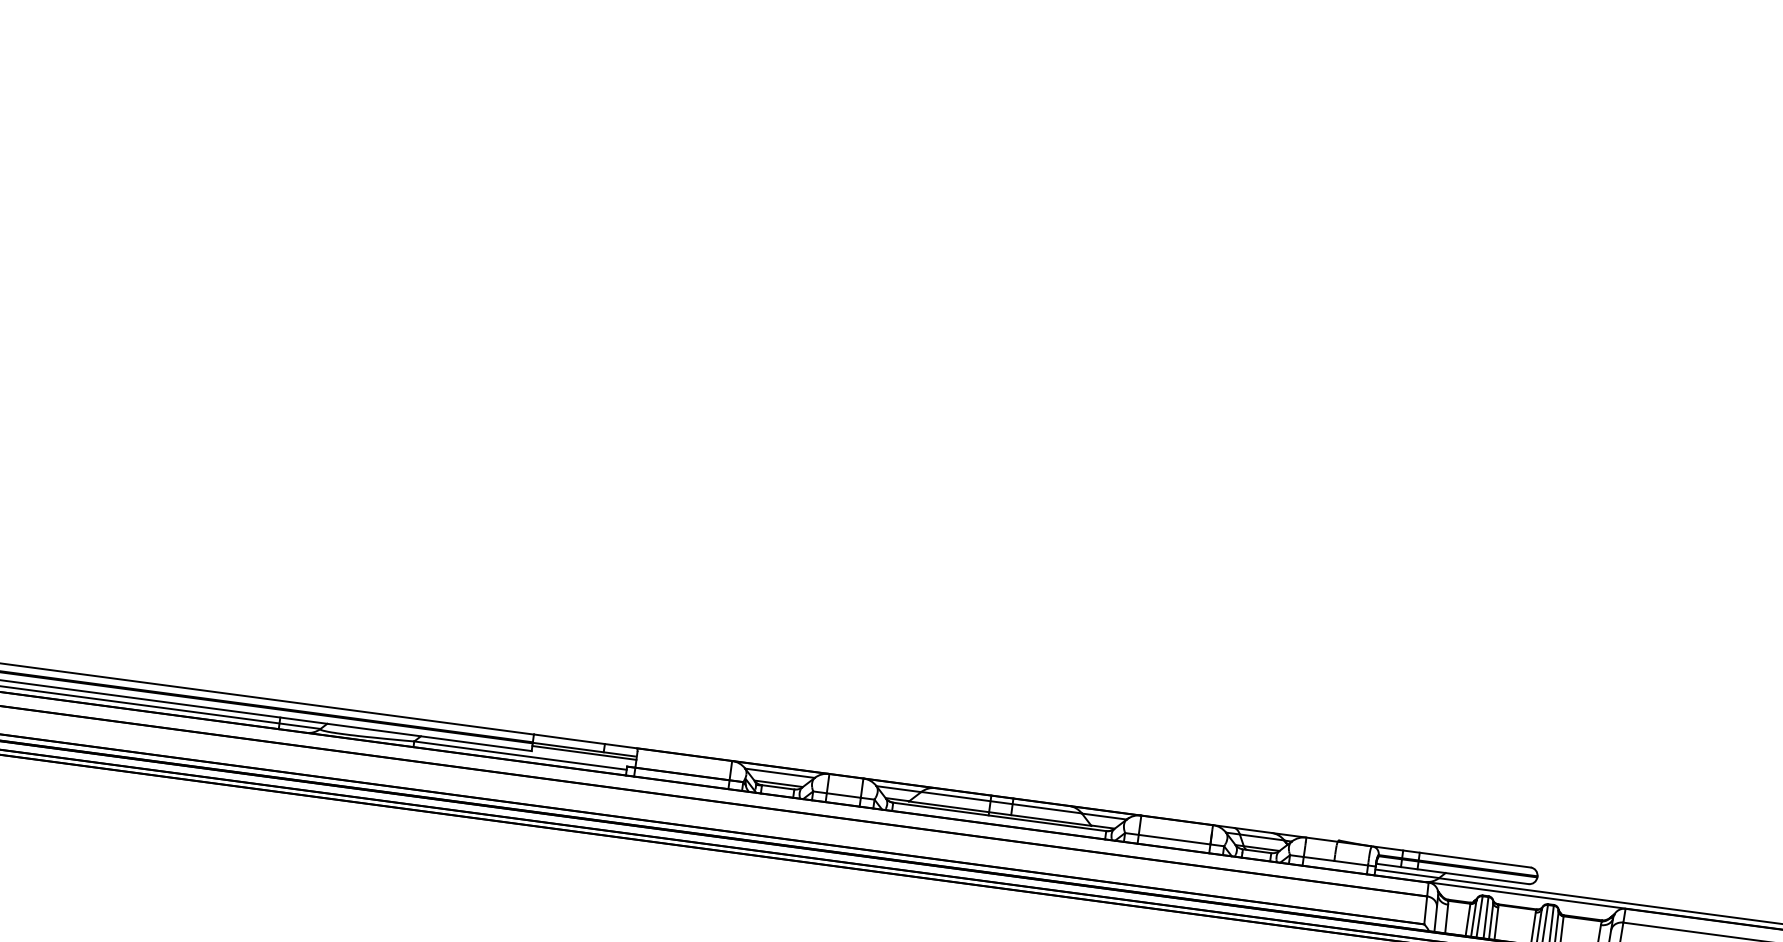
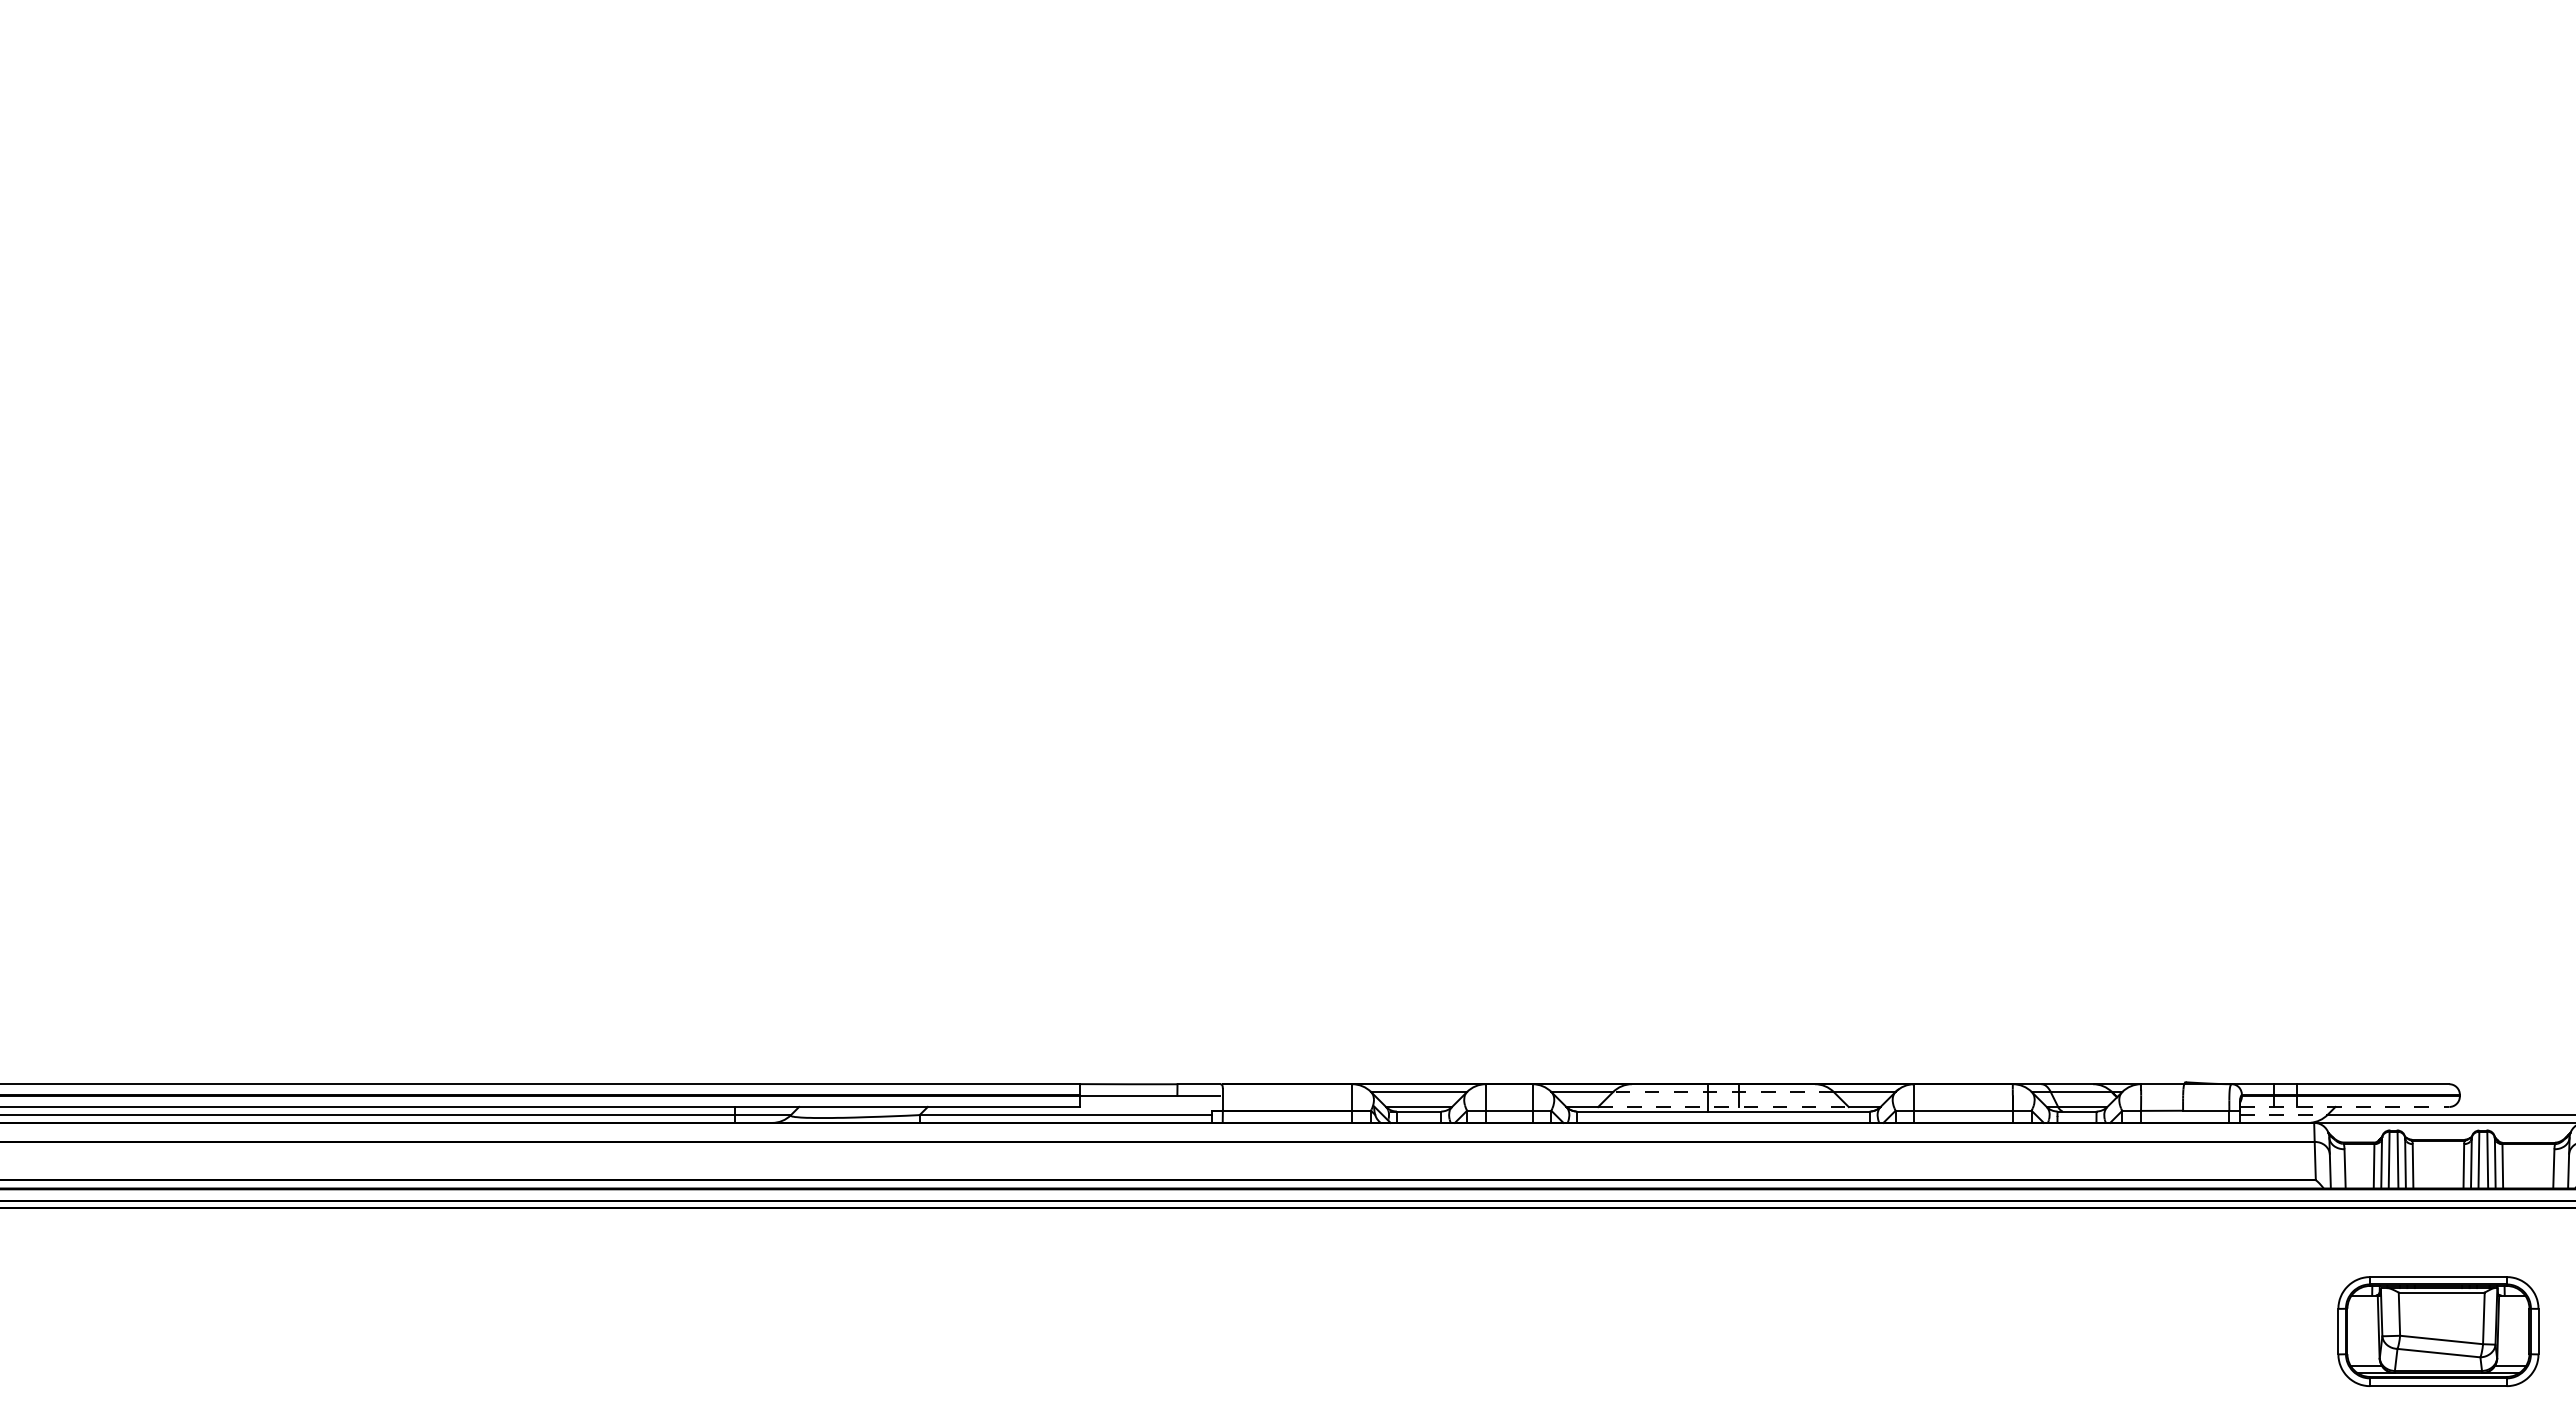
line: (583, 752) -> (1150, 1099), removed
line: (1000, 802) -> (1722, 1091), solid -> dashed
line: (1000, 813) -> (1723, 1107), solid -> dashed
line: (1407, 873) -> (2283, 1114), solid -> dashed
line: (1452, 873) -> (2344, 1106), solid -> dashed

